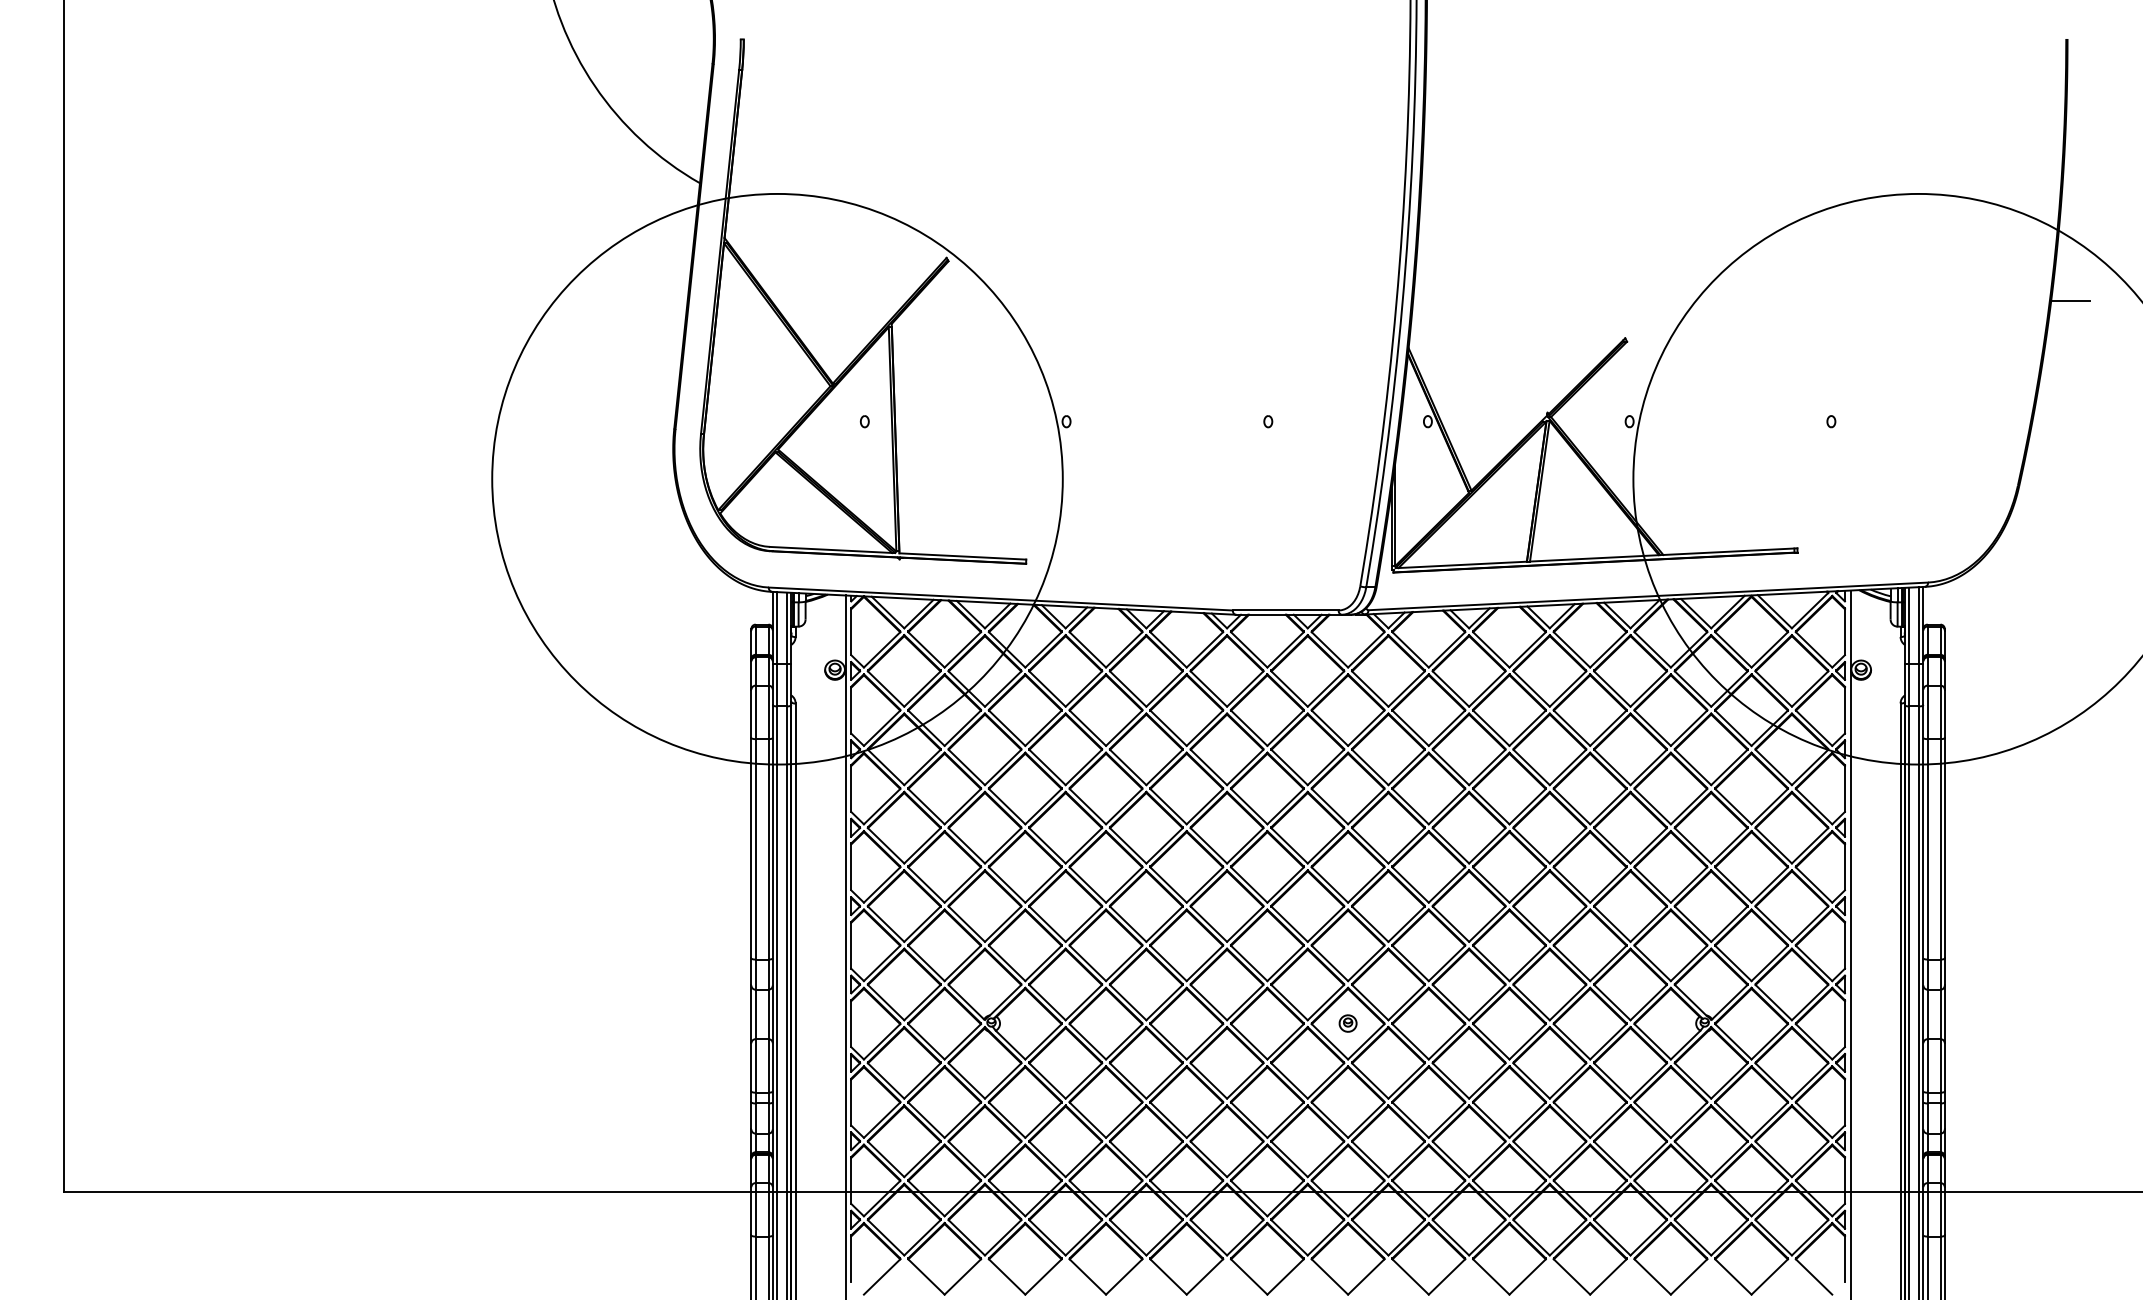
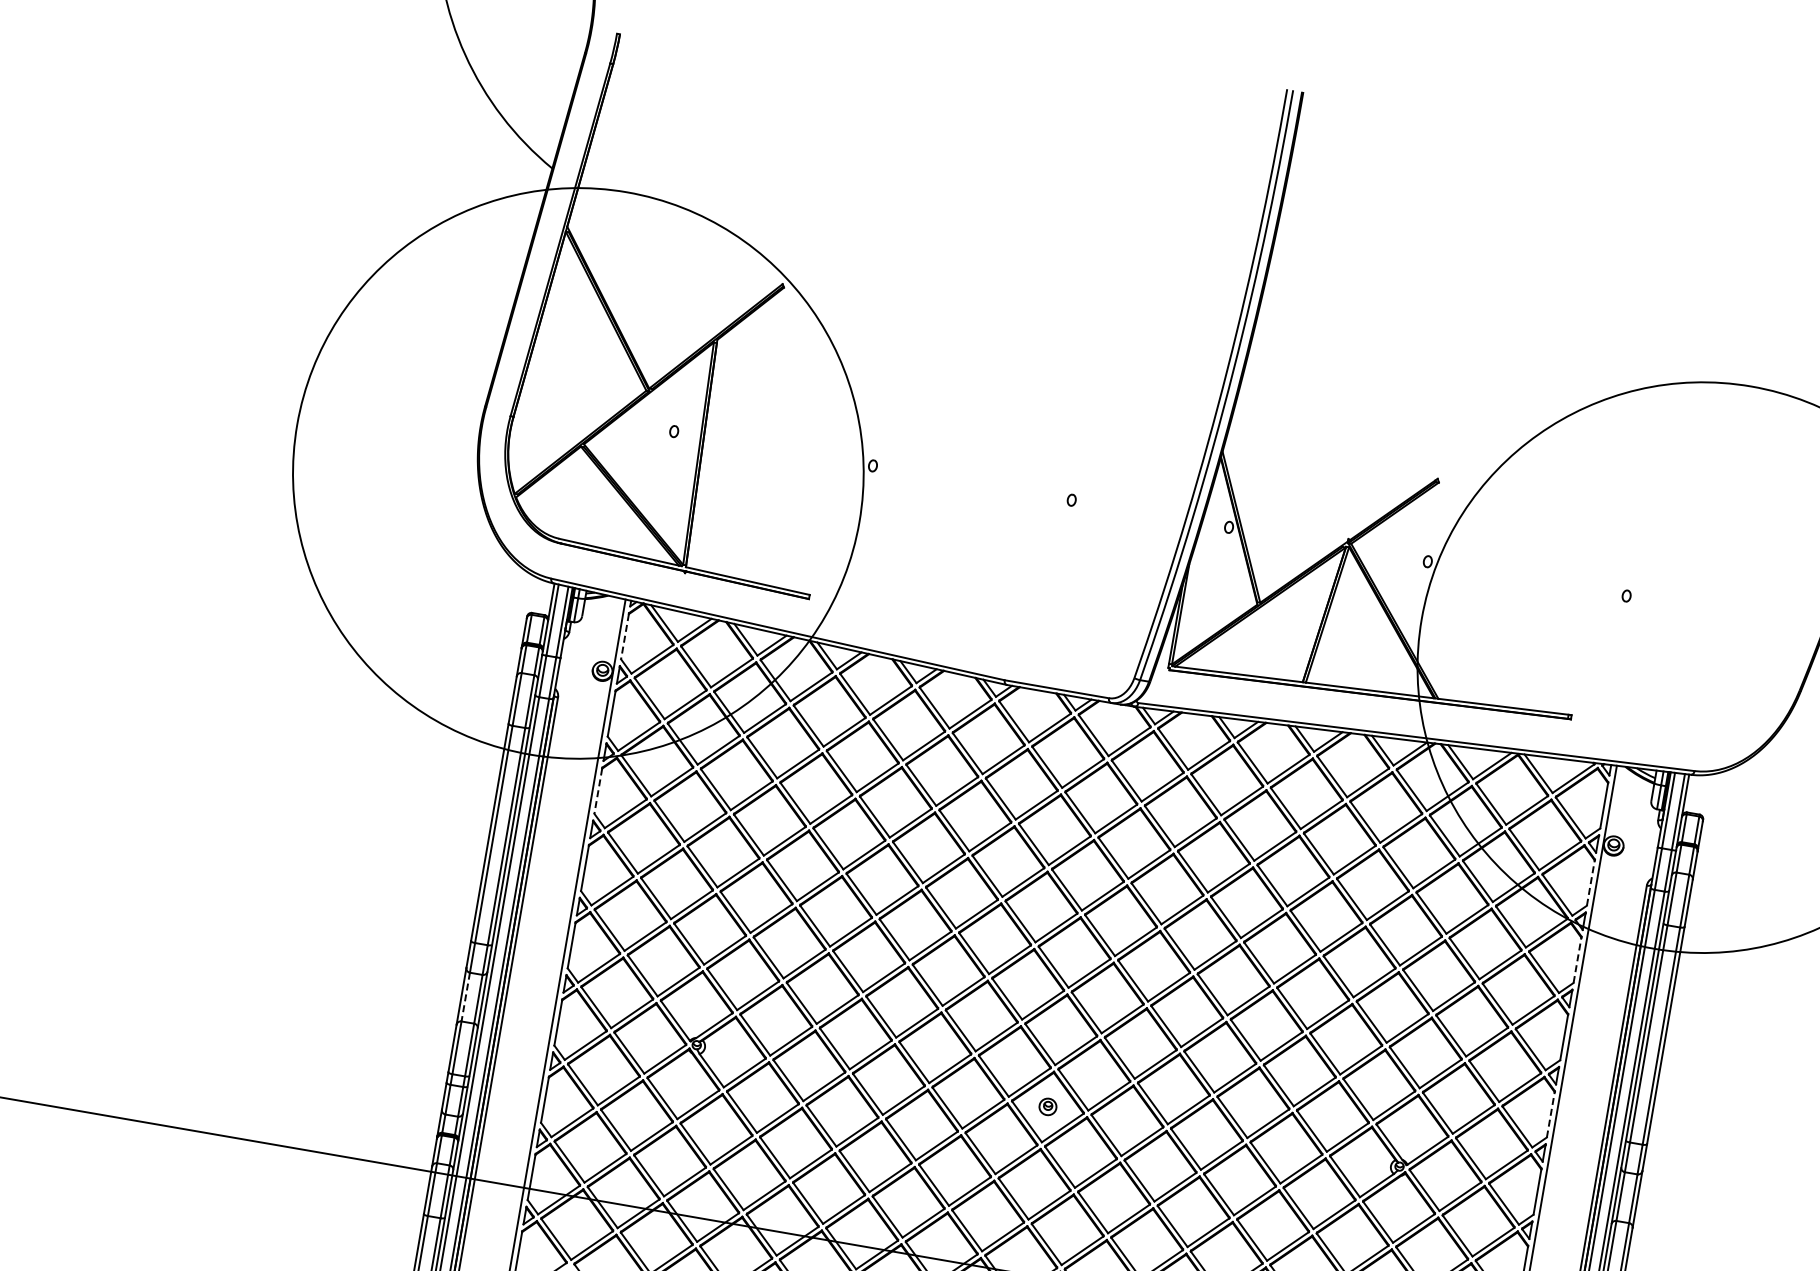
line: (851, 632) -> (625, 637), solid -> dashed
line: (1844, 710) -> (1590, 882), solid -> dashed
line: (851, 789) -> (598, 791), solid -> dashed
line: (1844, 789) -> (1576, 960), solid -> dashed
line: (1844, 945) -> (1550, 1114), solid -> dashed
line: (755, 1014) -> (465, 997), solid -> dashed

